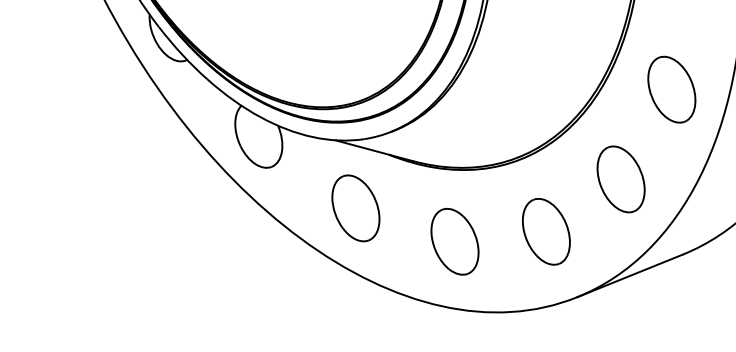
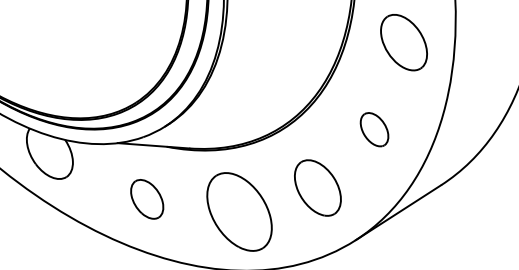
part: (620, 179) -> (374, 129), size x0.6
part: (355, 208) -> (146, 199), size x0.7
part: (454, 241) -> (239, 211), size x1.4

